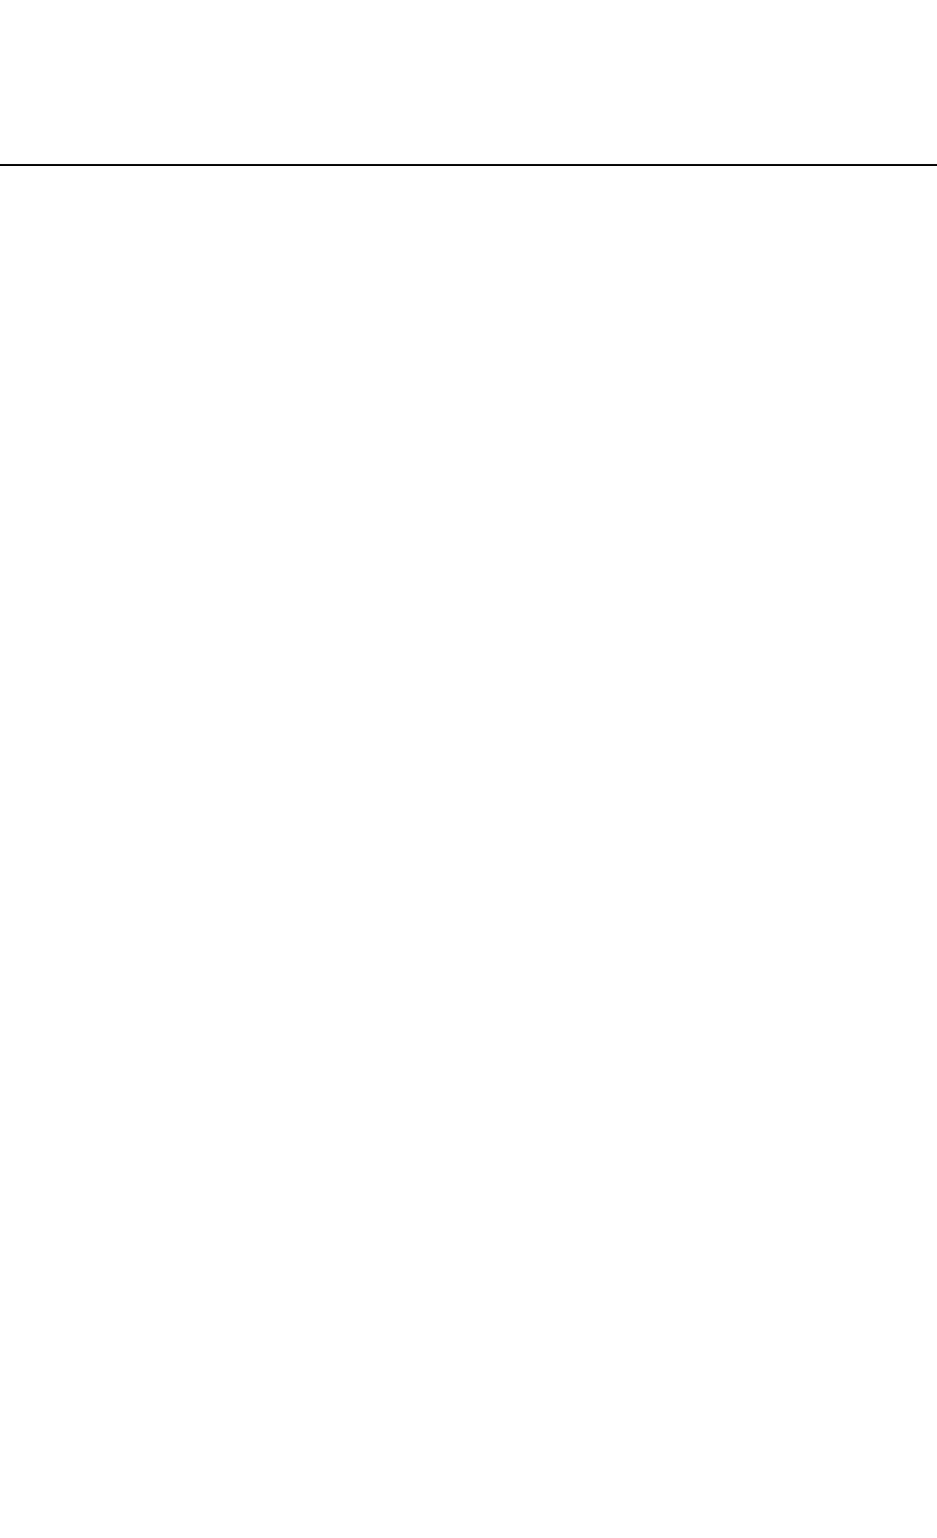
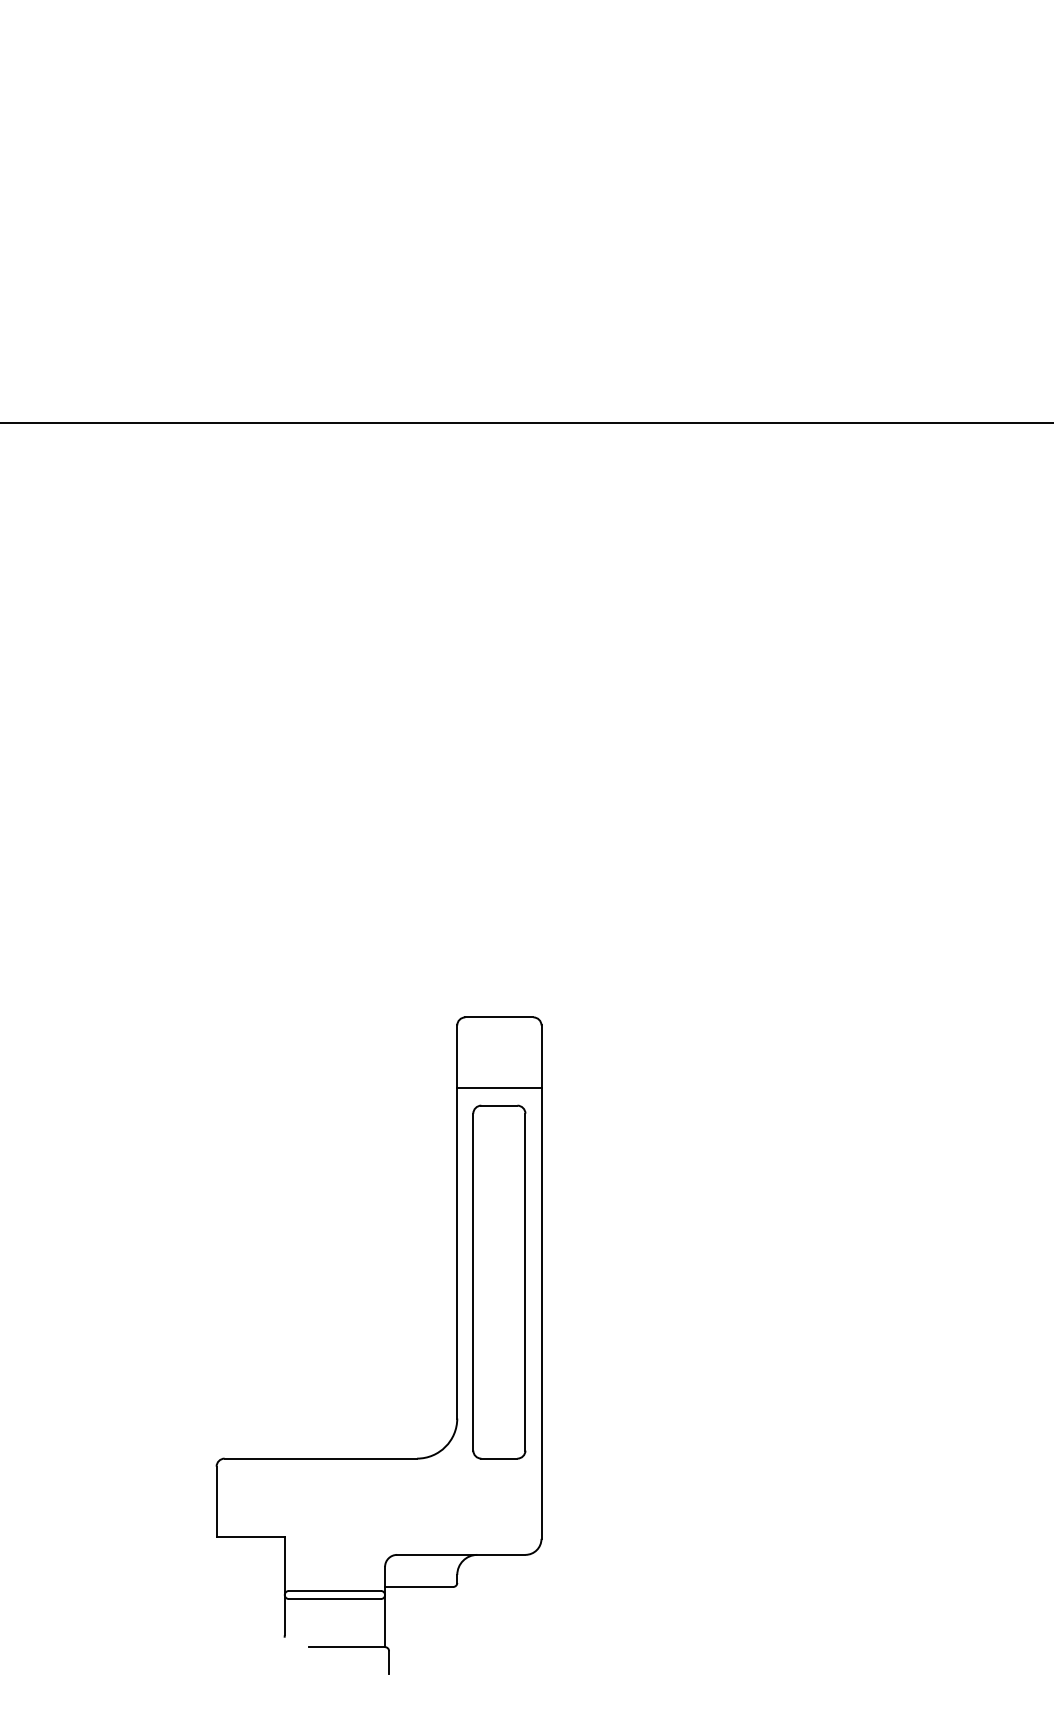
part: (343, 1087) -> (456, 1345), added

